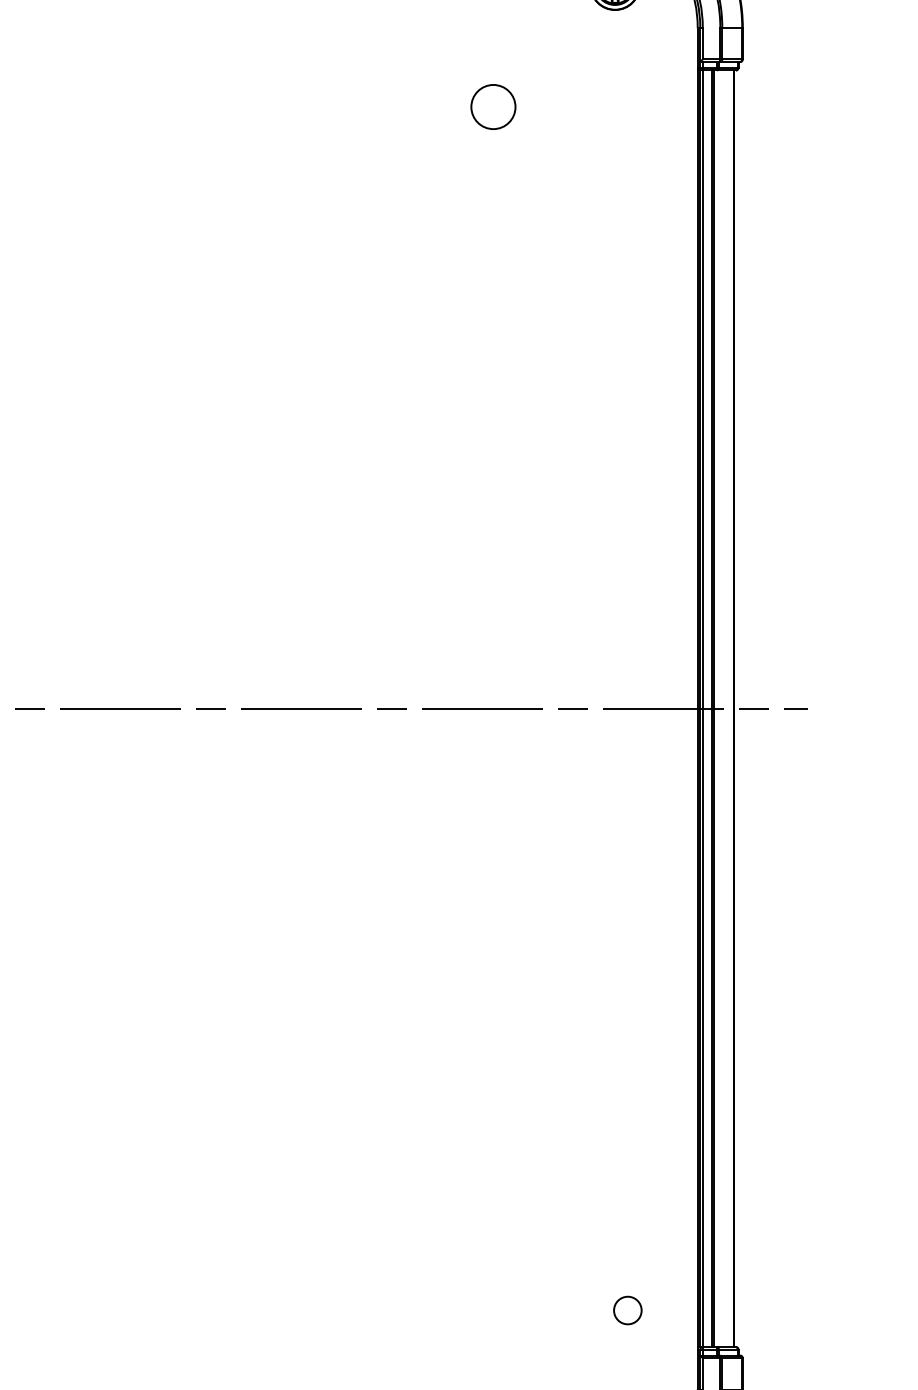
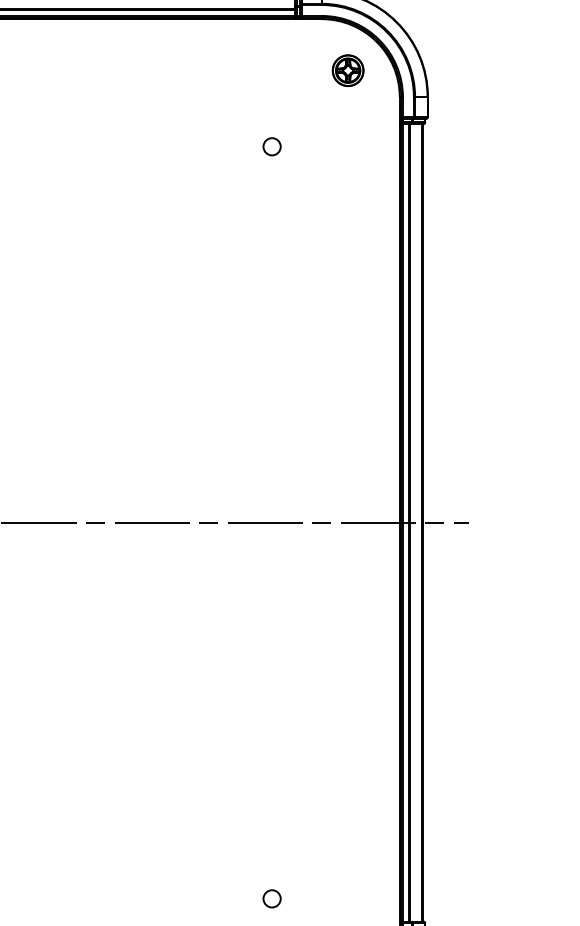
circle: (492, 106) -> (271, 146), size x0.62
circle: (626, 1309) -> (271, 898), moved

